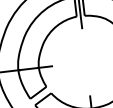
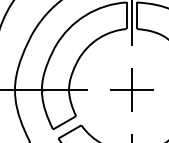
part: (85, 61) -> (131, 89), added

